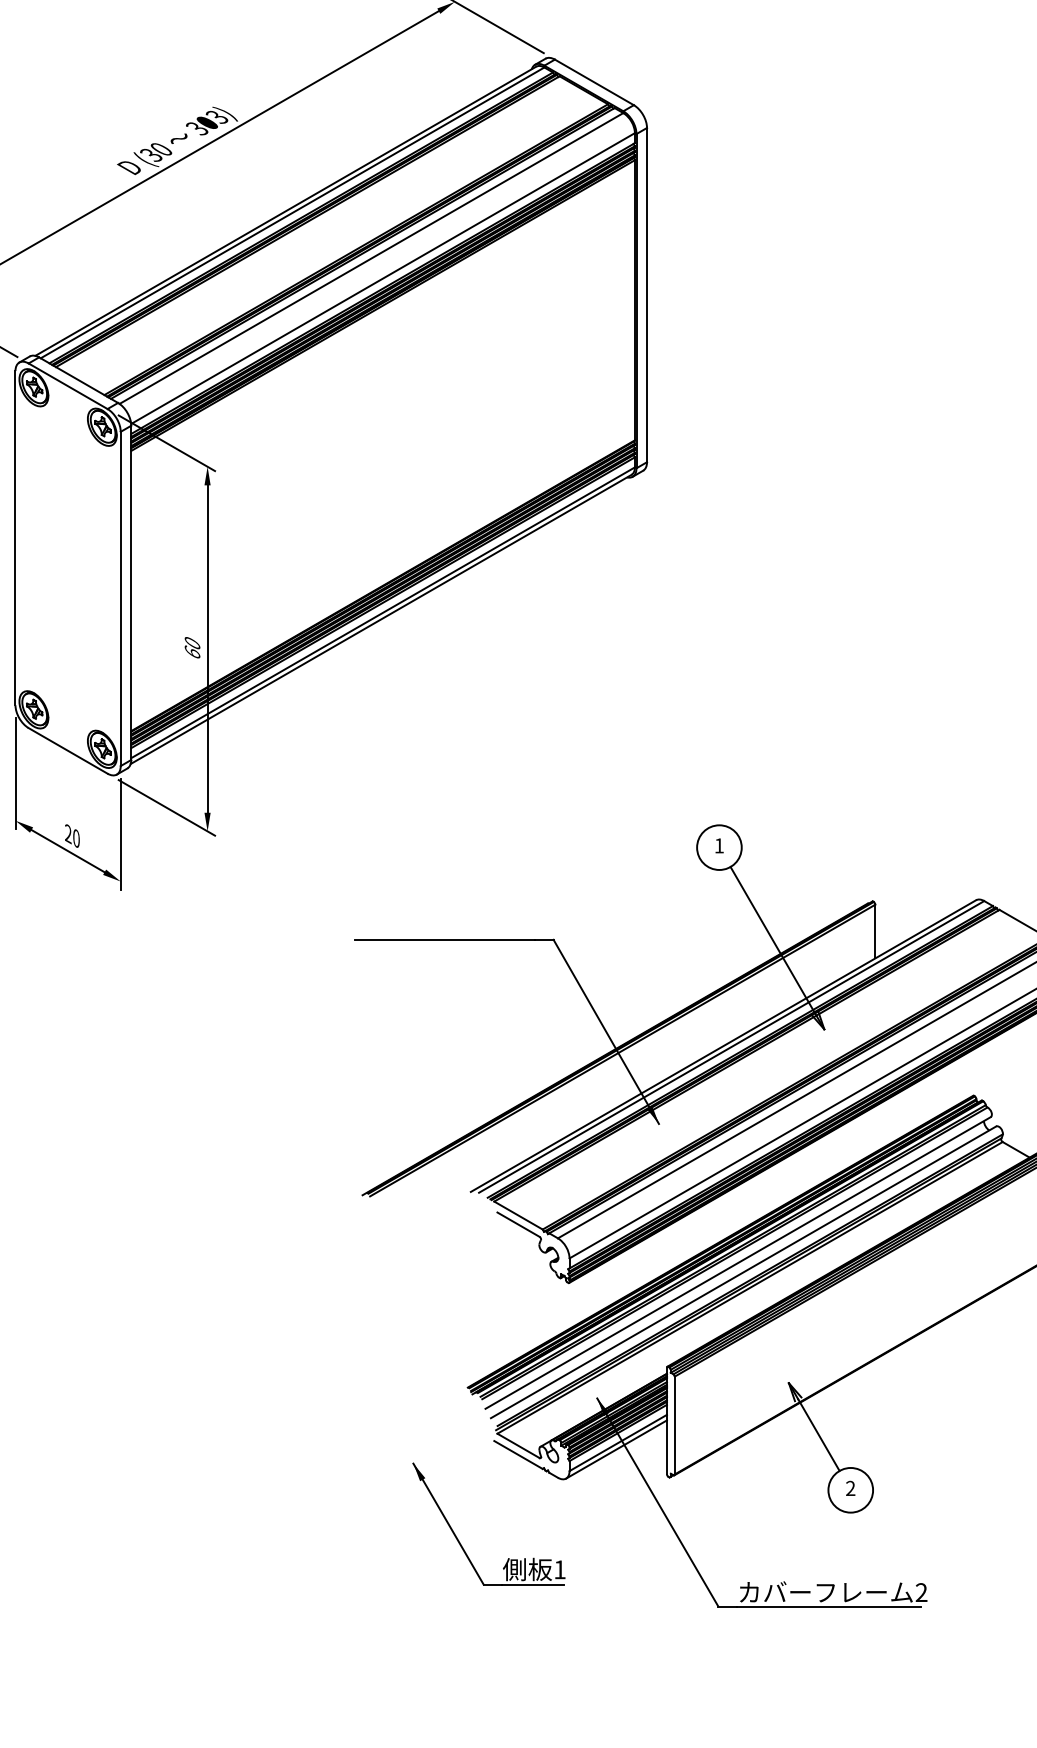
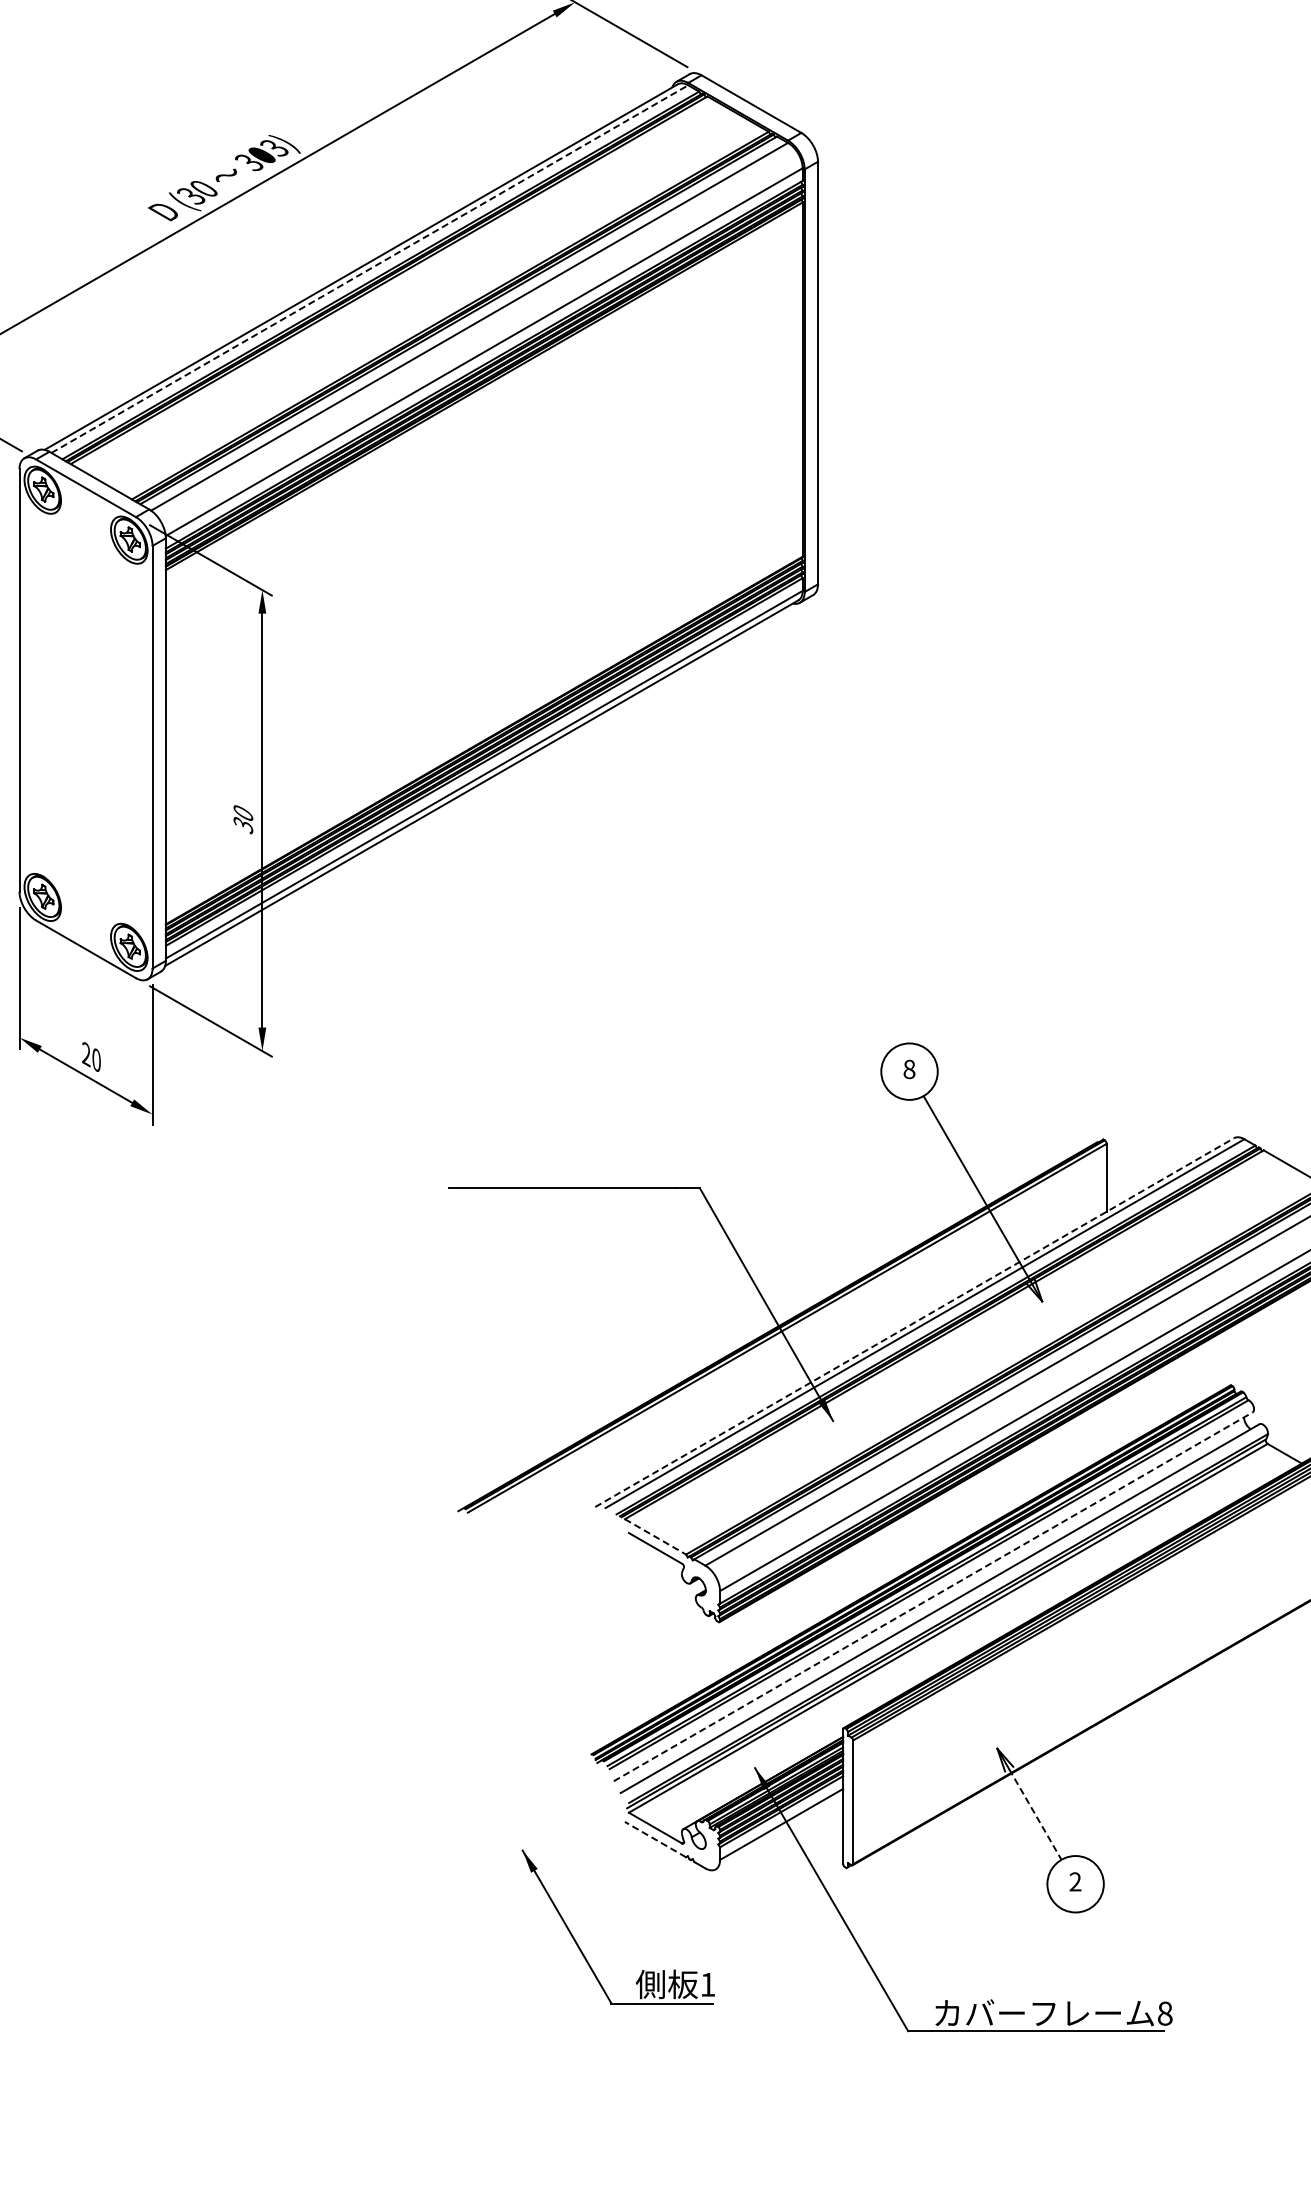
line: (292, 213) -> (369, 269), solid -> dashed
text: (192, 652) -> (243, 824), 60 -> 30
text: (719, 845) -> (909, 1069), 1 -> 8
line: (723, 1046) -> (914, 1322), solid -> dashed
line: (518, 1216) -> (655, 1537), solid -> dashed
line: (738, 1262) -> (933, 1596), solid -> dashed
line: (819, 1435) -> (1035, 1814), solid -> dashed
line: (616, 1449) -> (779, 1832), removed
line: (518, 1454) -> (655, 1839), solid -> dashed
text: (921, 1592) -> (1164, 2013), 2 -> 8

